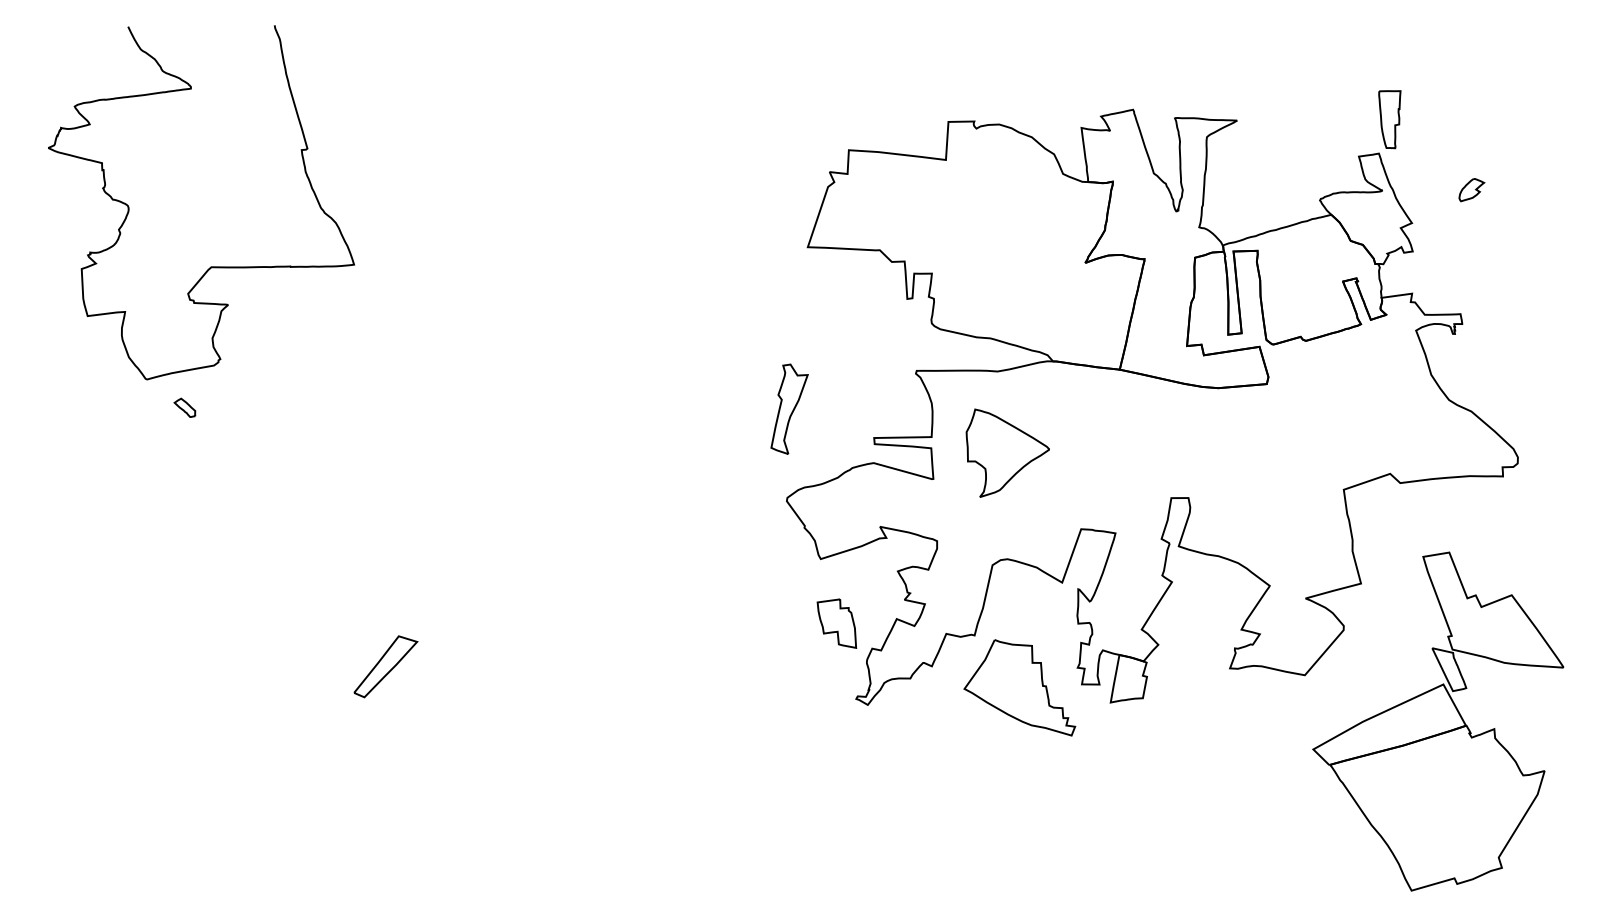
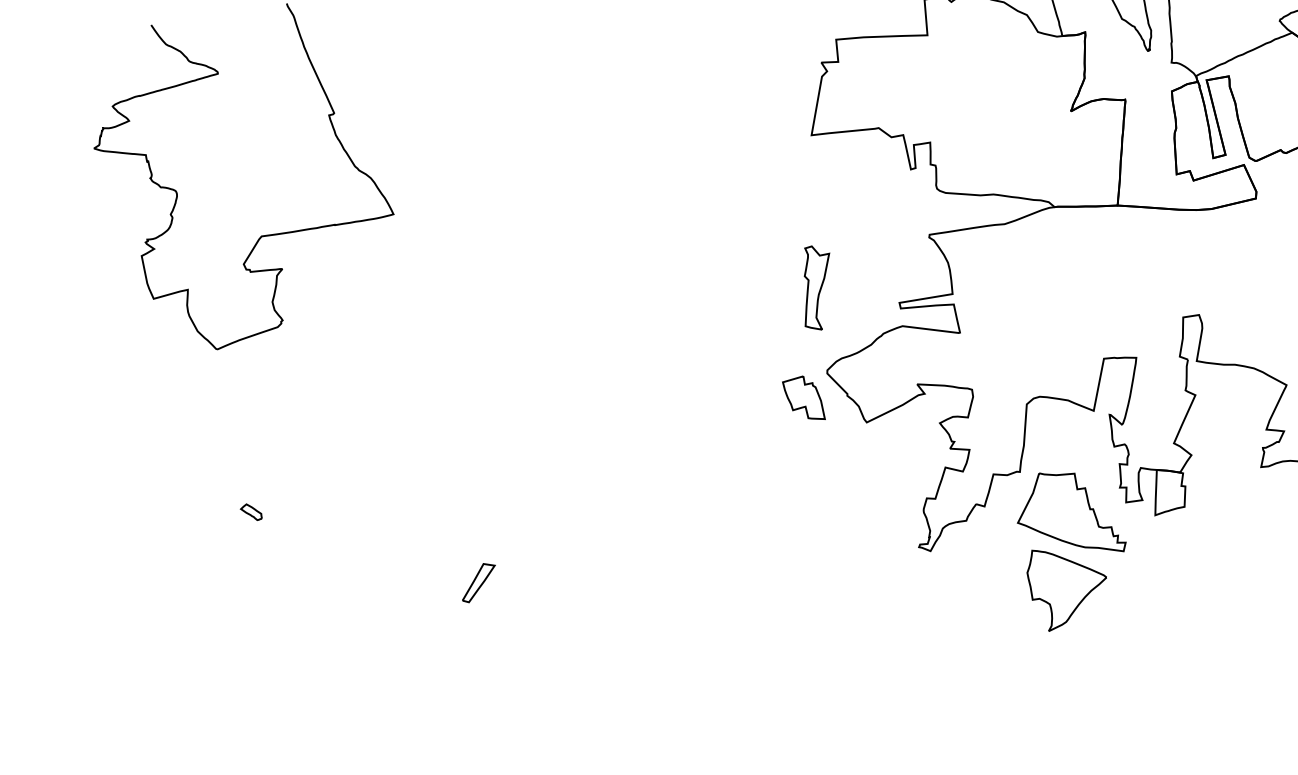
part: (184, 407) -> (250, 512), moved
part: (1007, 452) -> (1068, 586), moved
part: (836, 623) -> (803, 399), moved
part: (385, 667) -> (478, 583), size x0.62

